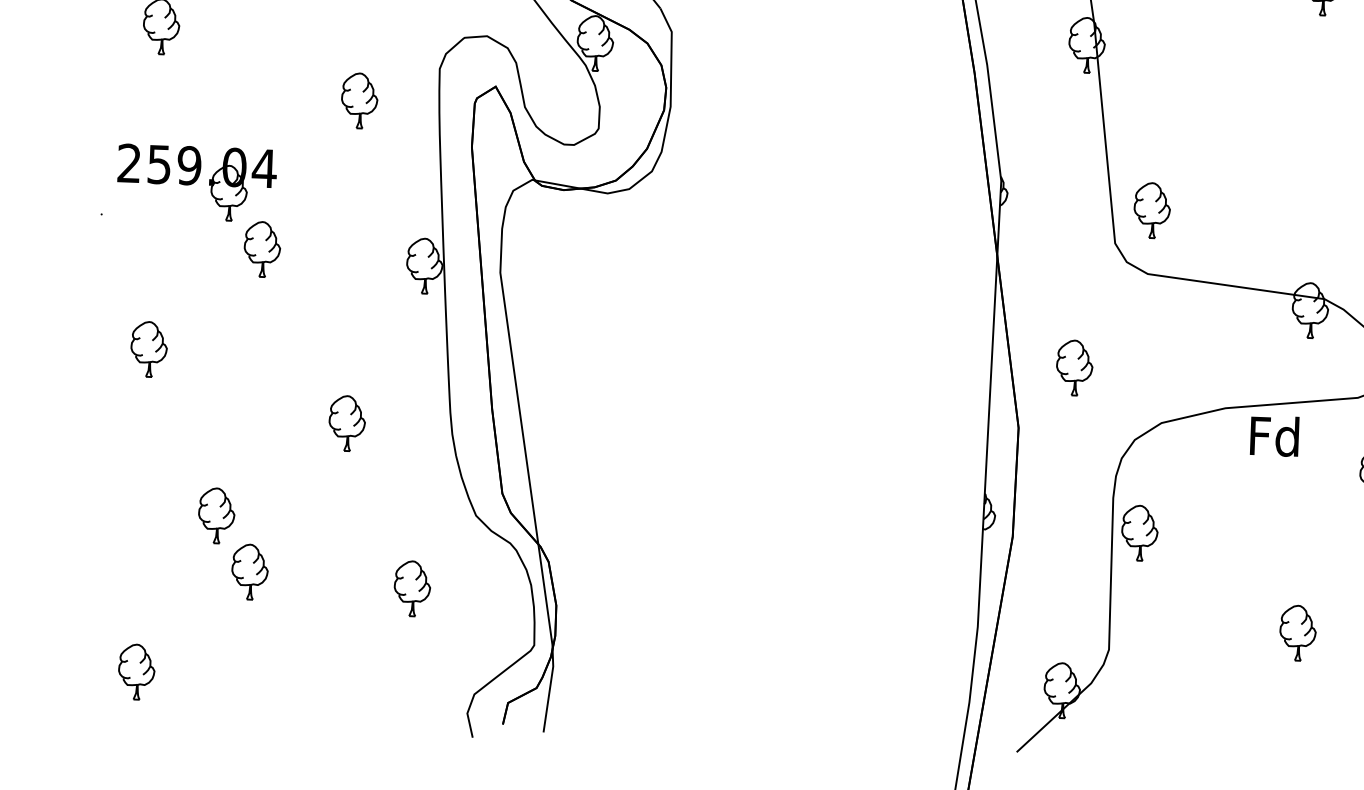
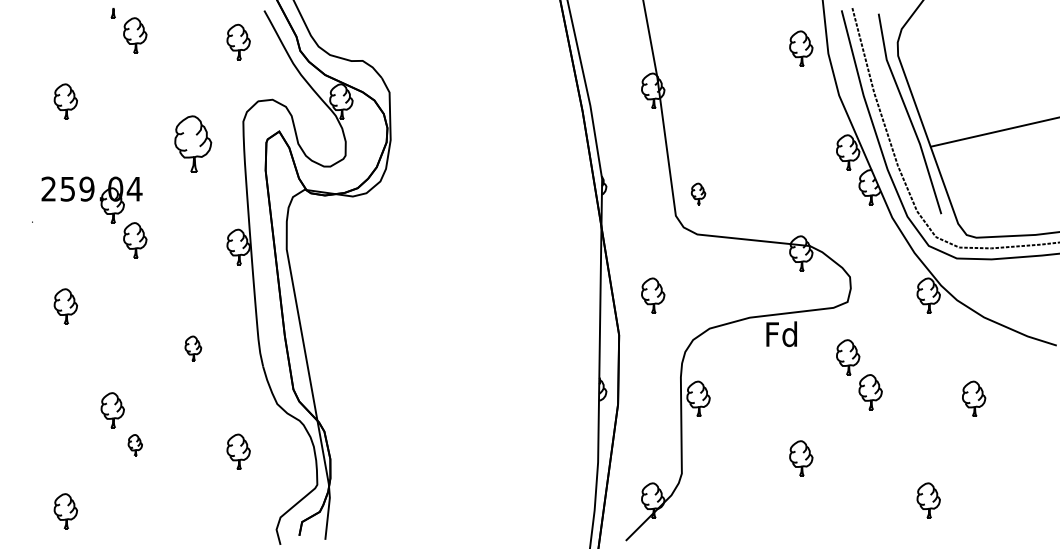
part: (359, 100) -> (193, 143), size x1.6
part: (1152, 209) -> (698, 193), size x0.6
part: (347, 423) -> (193, 348), size x0.7
part: (250, 572) -> (135, 445), size x0.6

